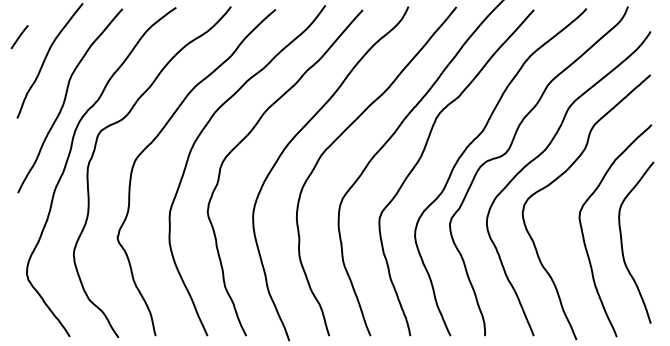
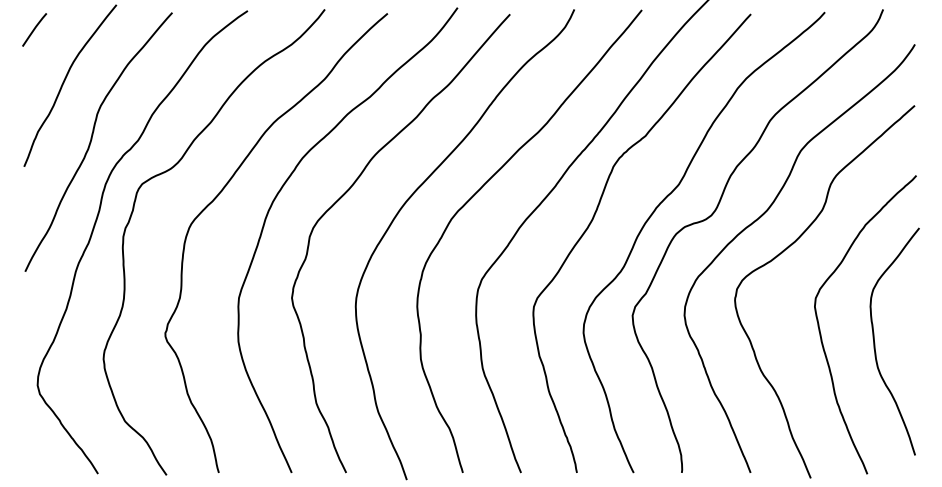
line: (19, 37) -> (34, 30), moved

